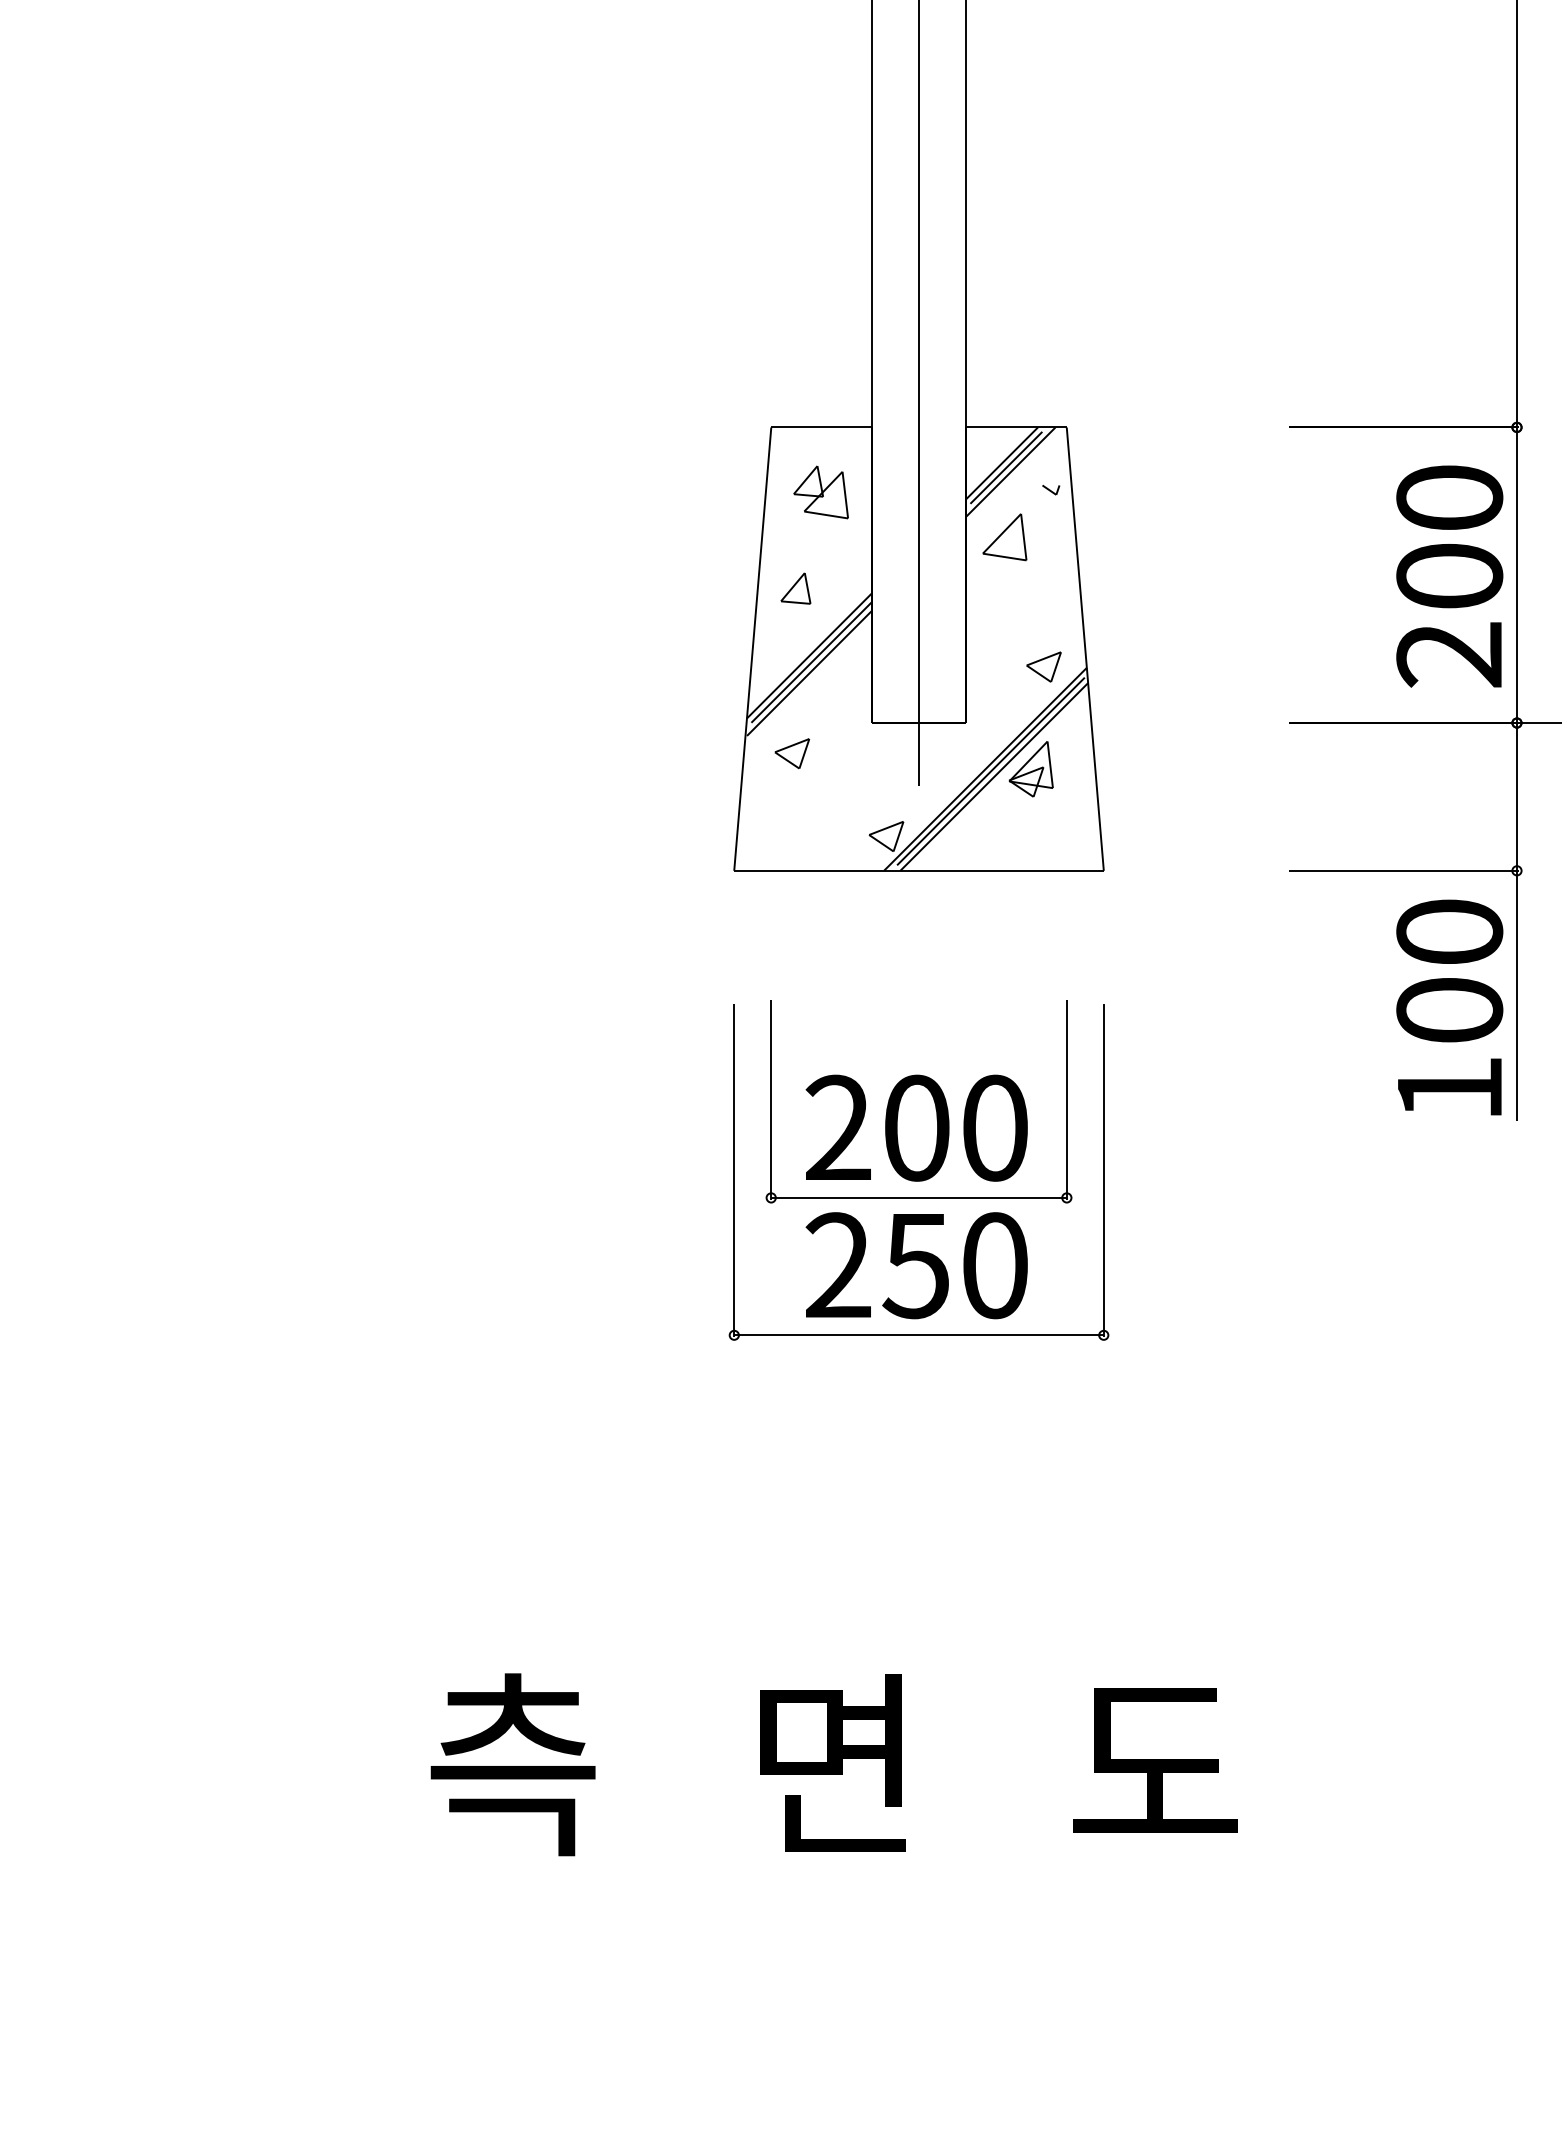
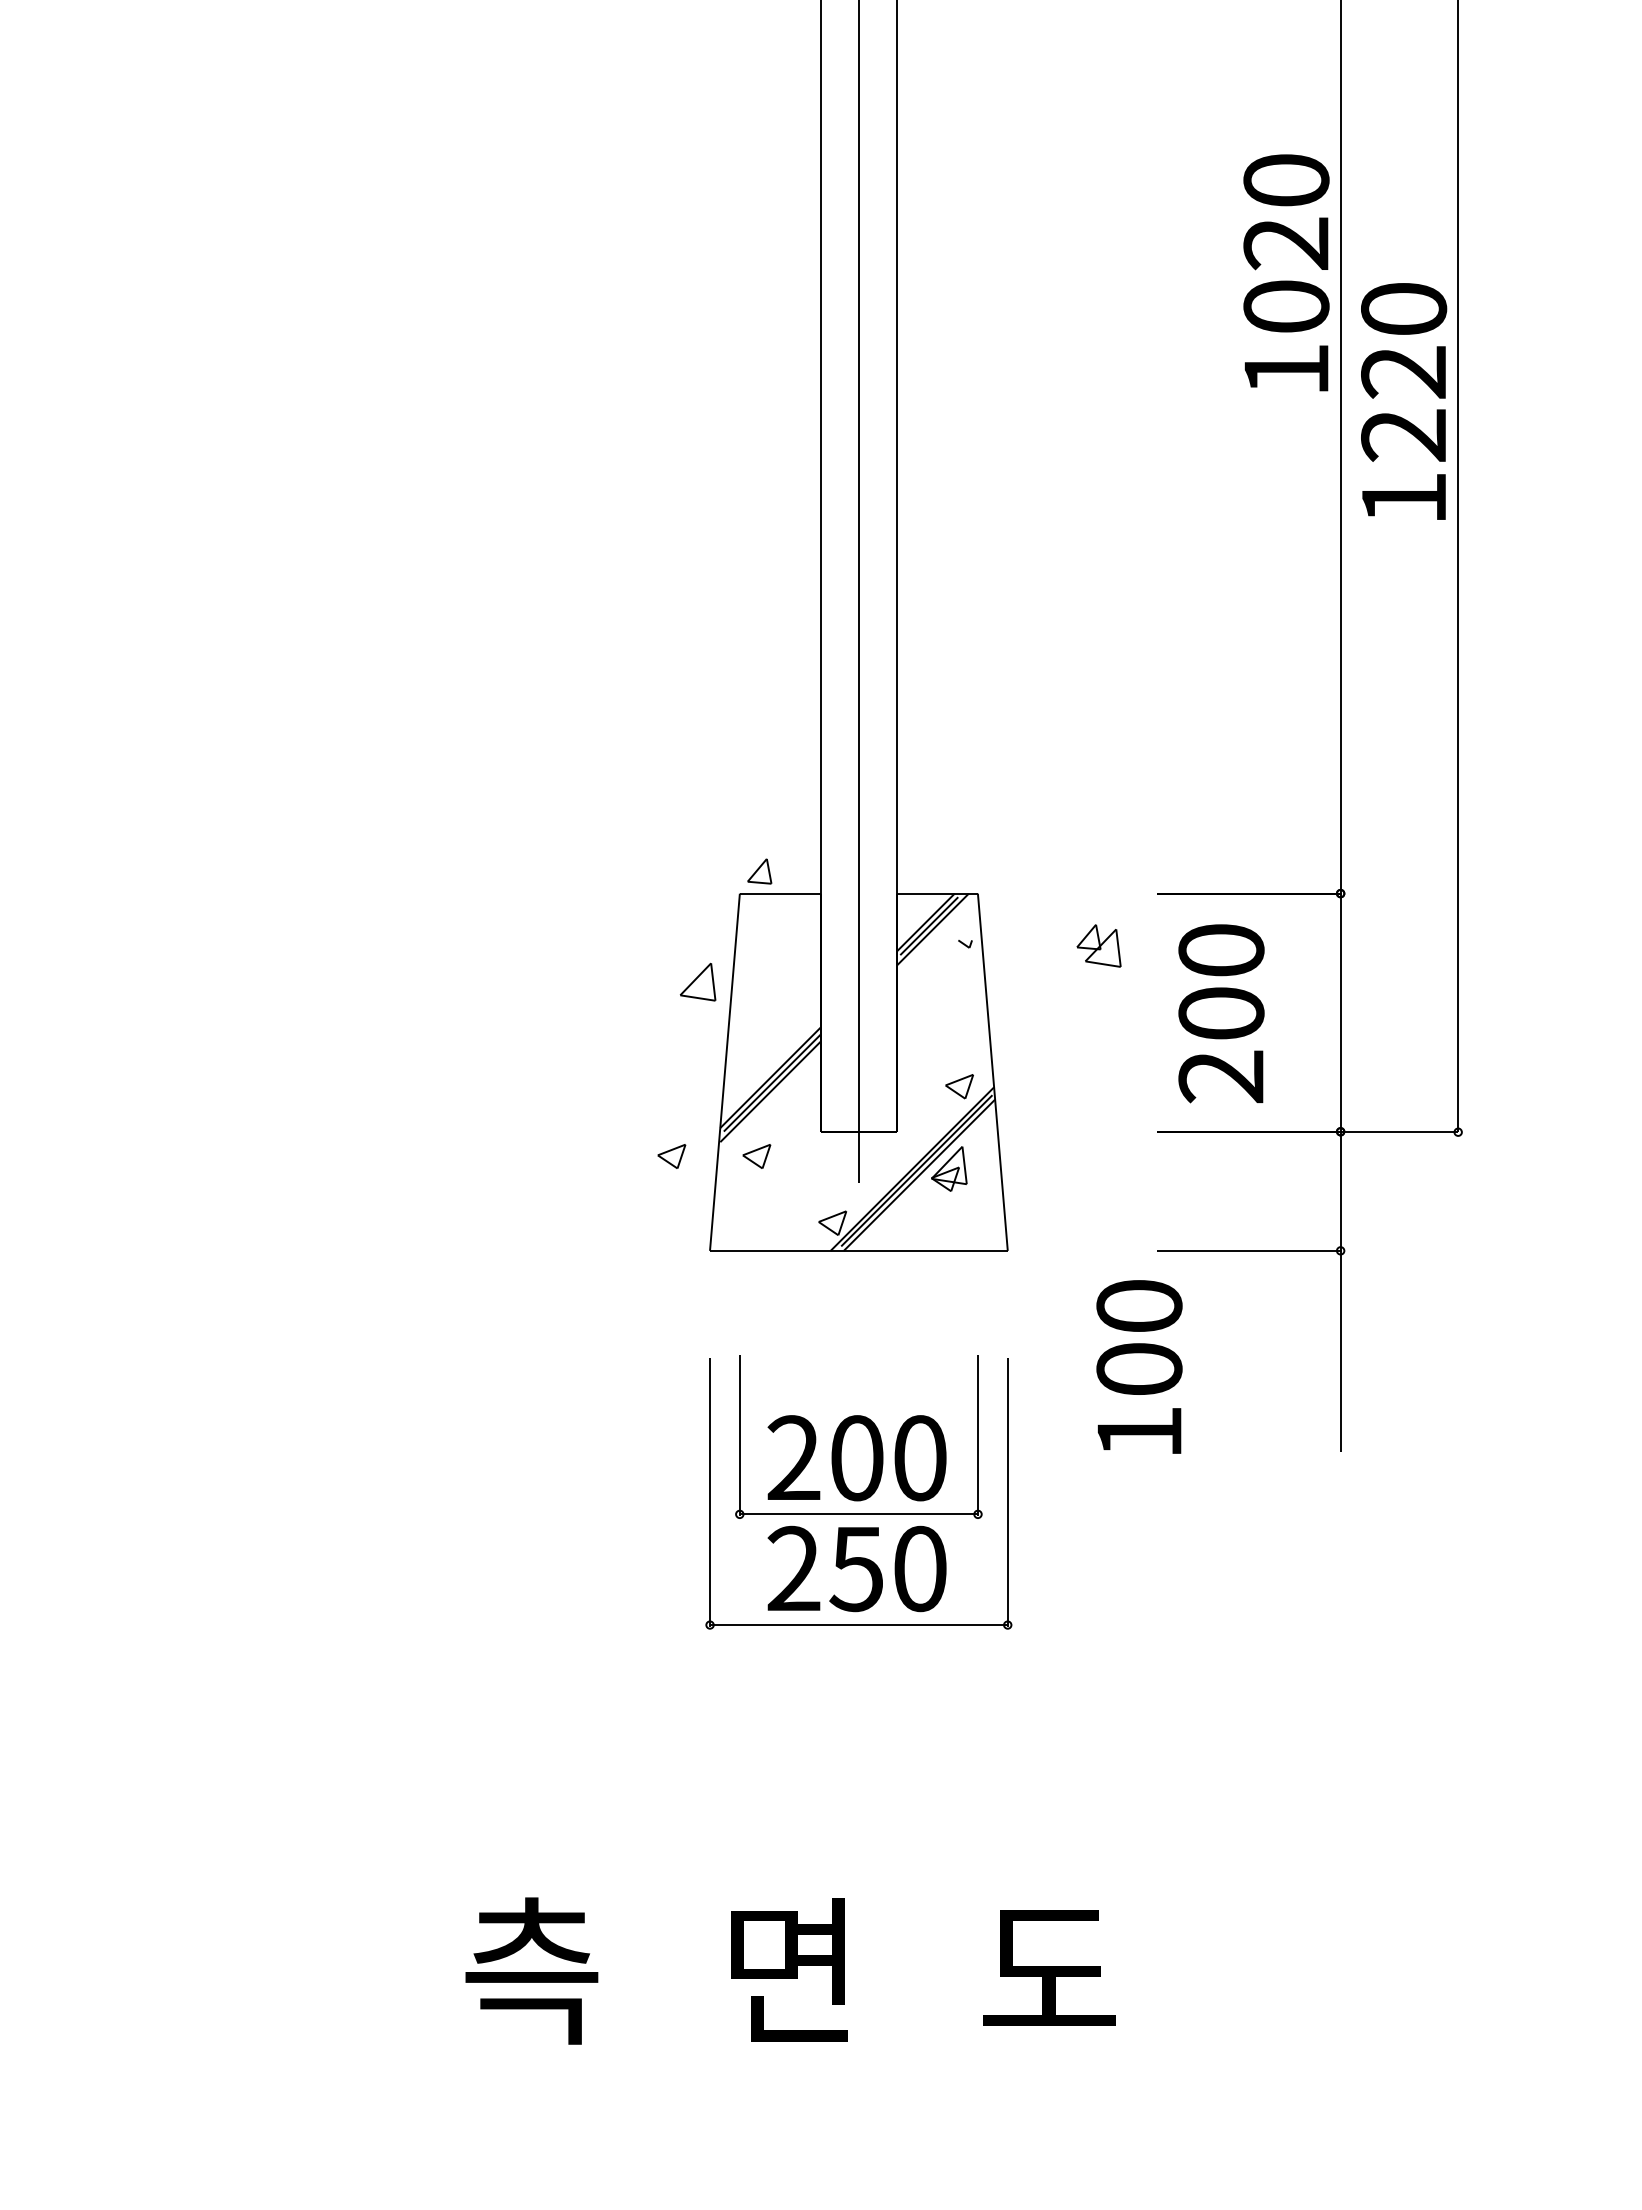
part: (820, 491) -> (1098, 945), moved
part: (1004, 536) -> (697, 981), moved
text: (1449, 576) -> (1221, 1013), moved
part: (795, 588) -> (759, 871), moved
part: (686, 753) -> (671, 1156), added
text: (1449, 1006) -> (1139, 1366), moved

